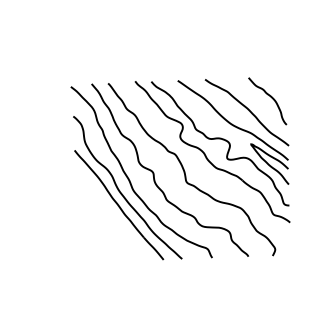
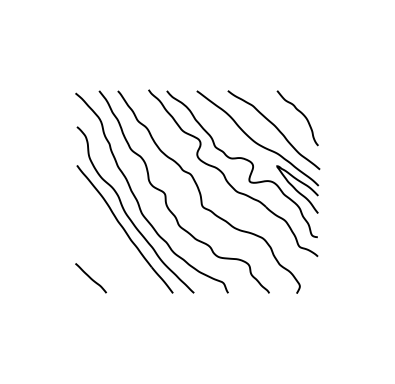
line: (90, 249) -> (90, 278), added

